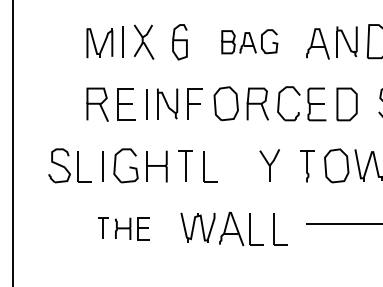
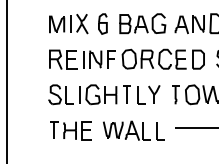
part: (249, 41) -> (142, 23), size x1.43
part: (132, 165) -> (96, 94), moved
part: (123, 228) -> (70, 130), size x1.43

